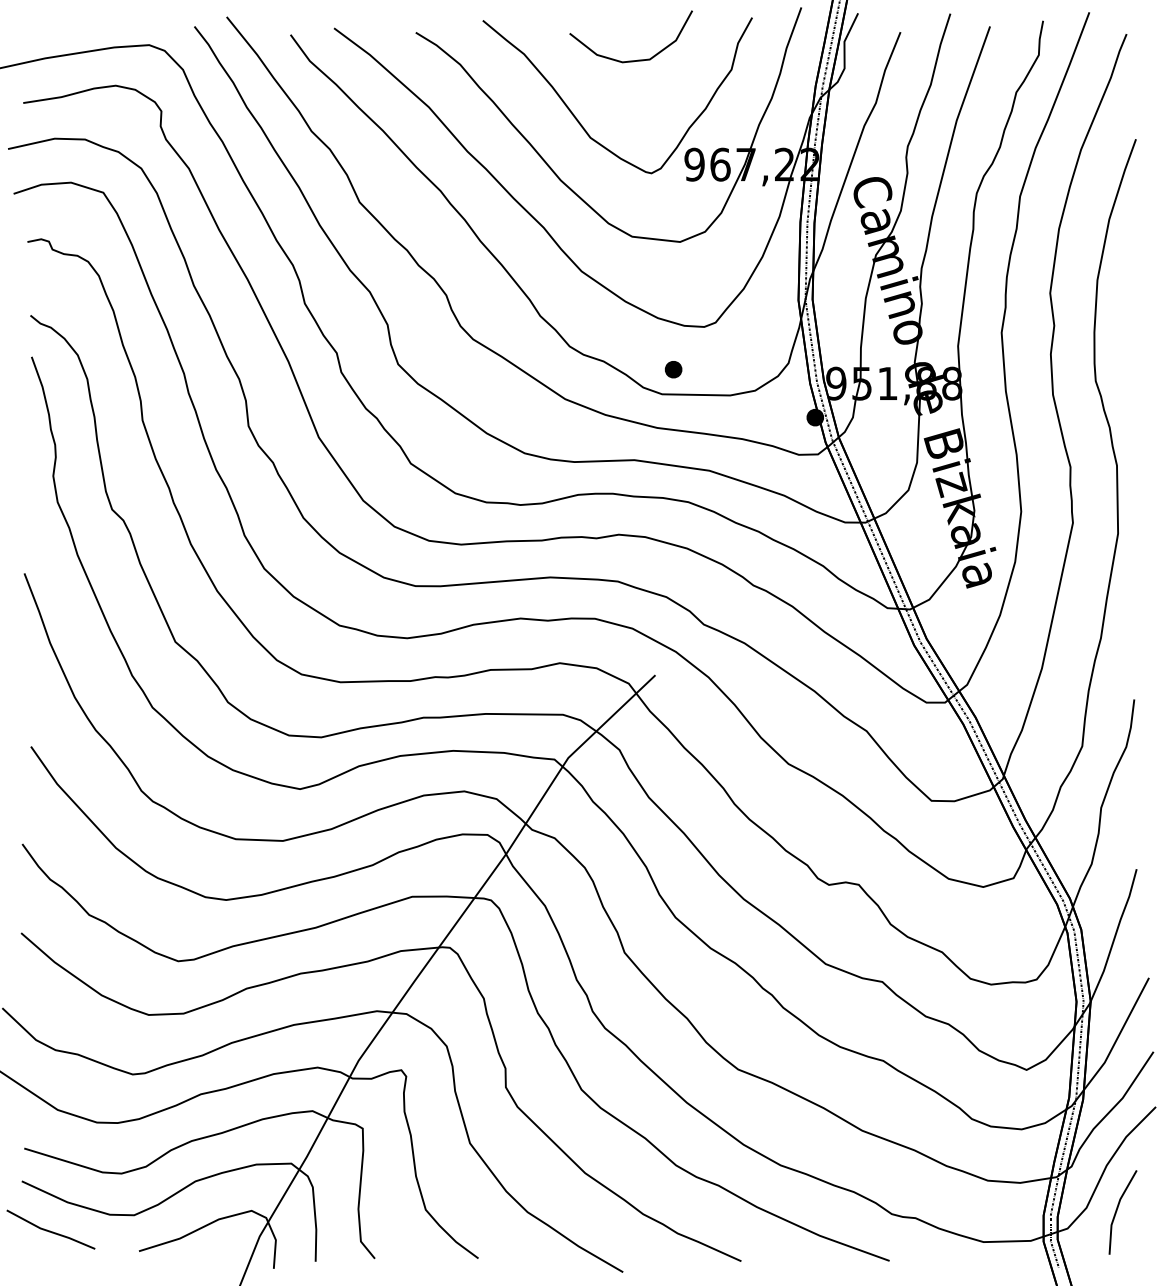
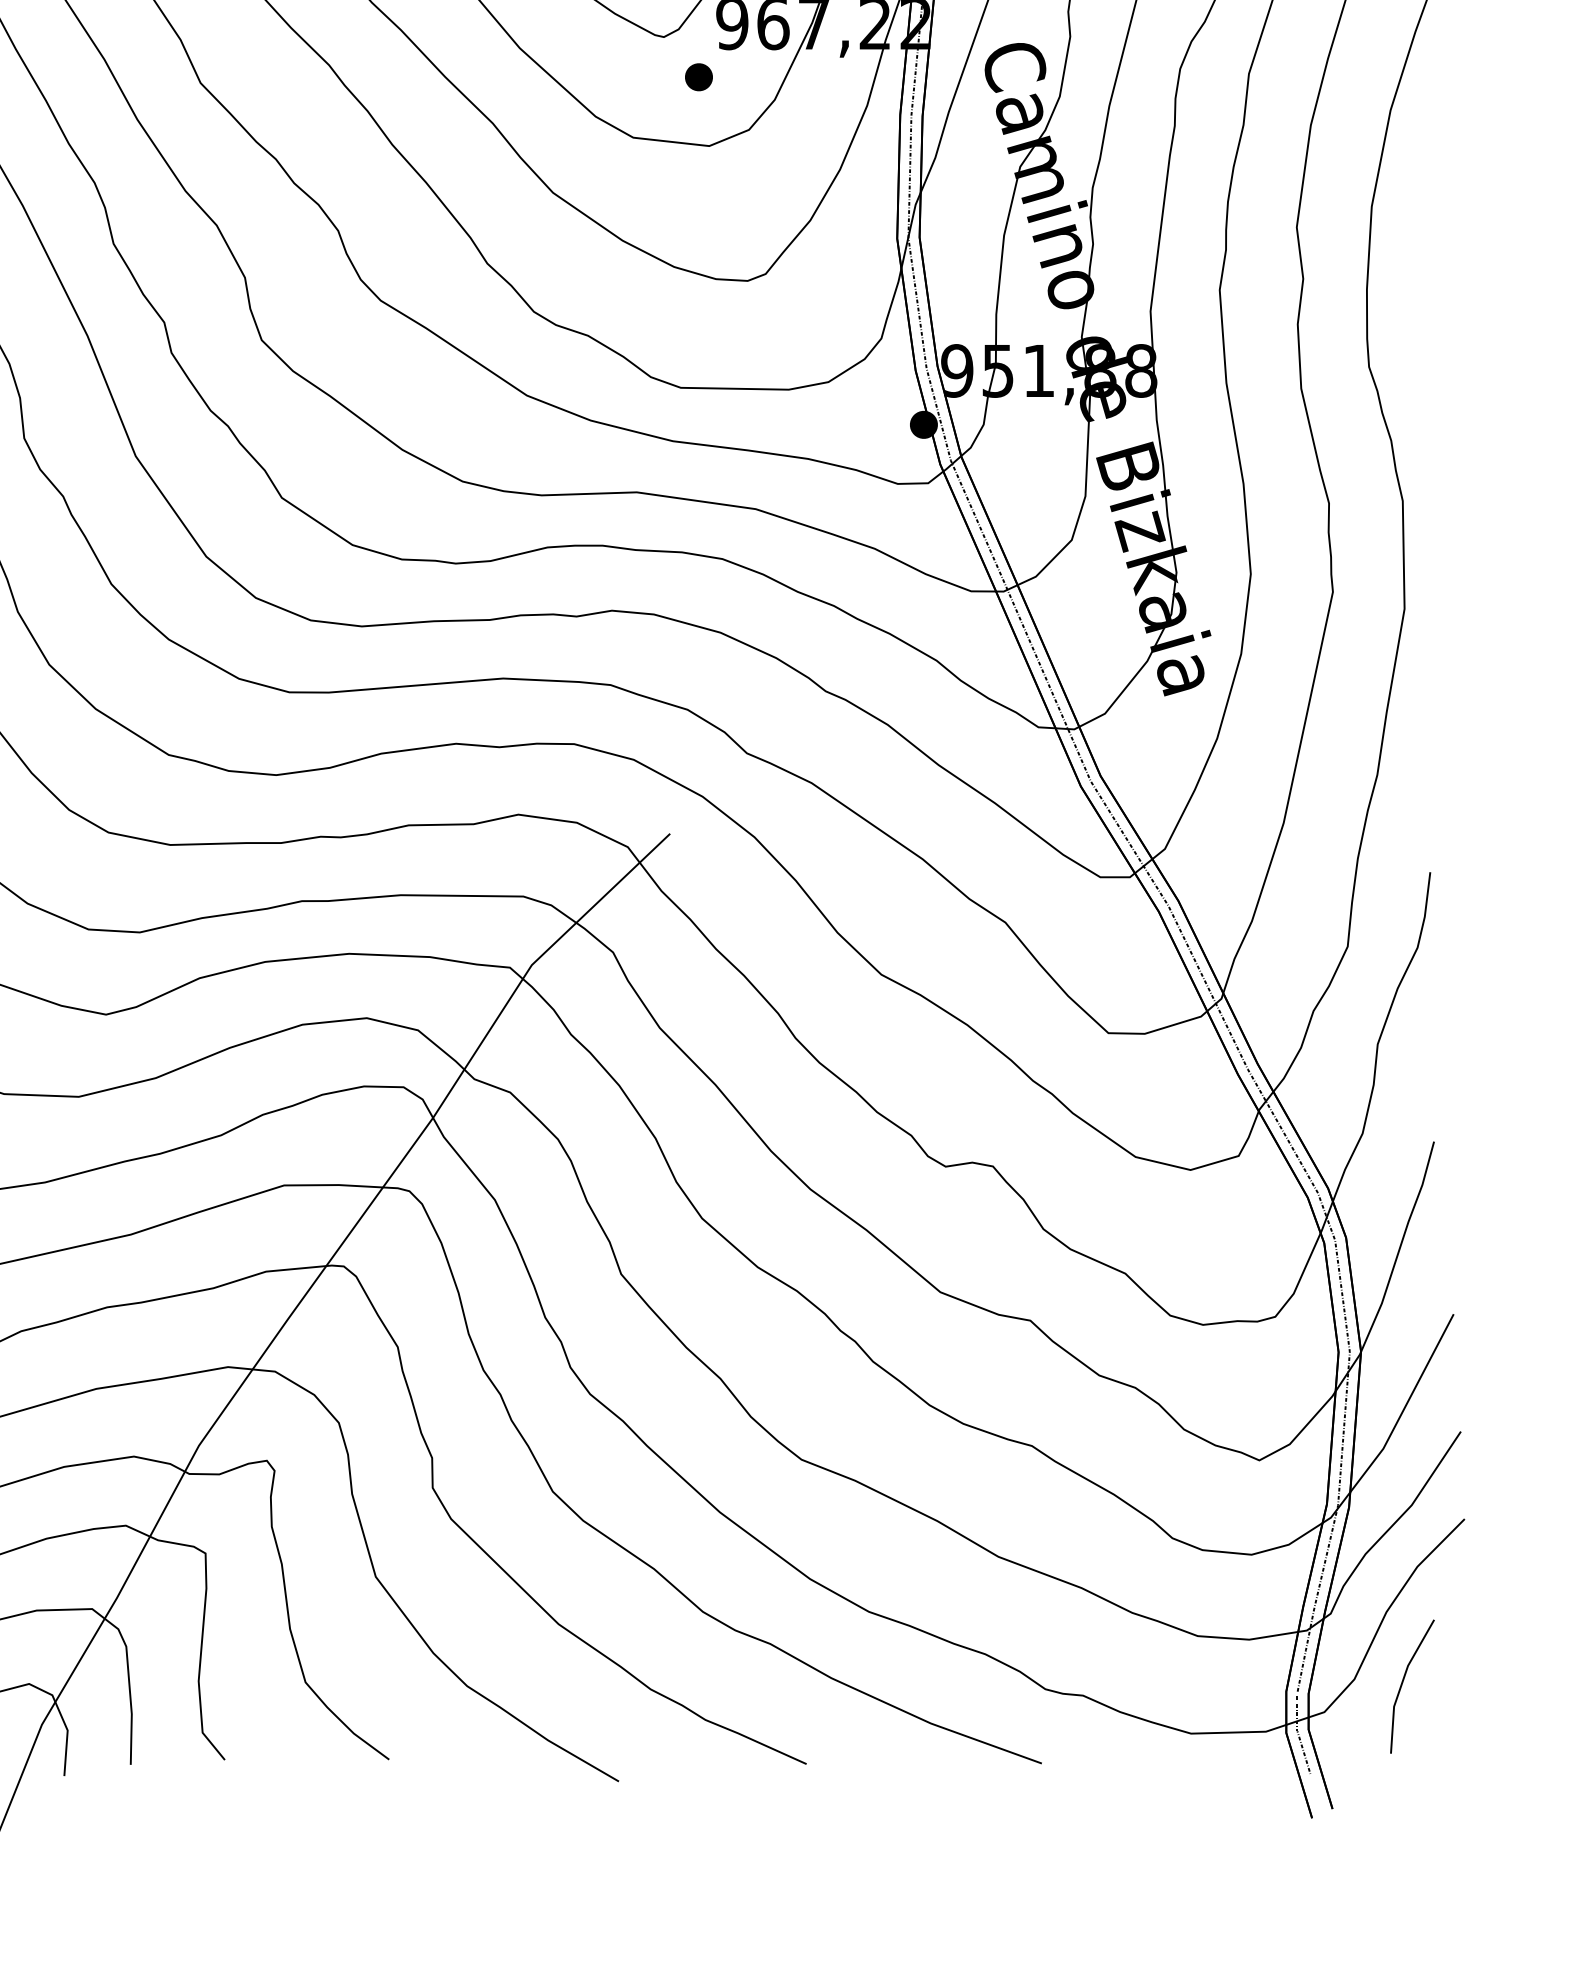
part: (673, 369) -> (698, 77), moved

